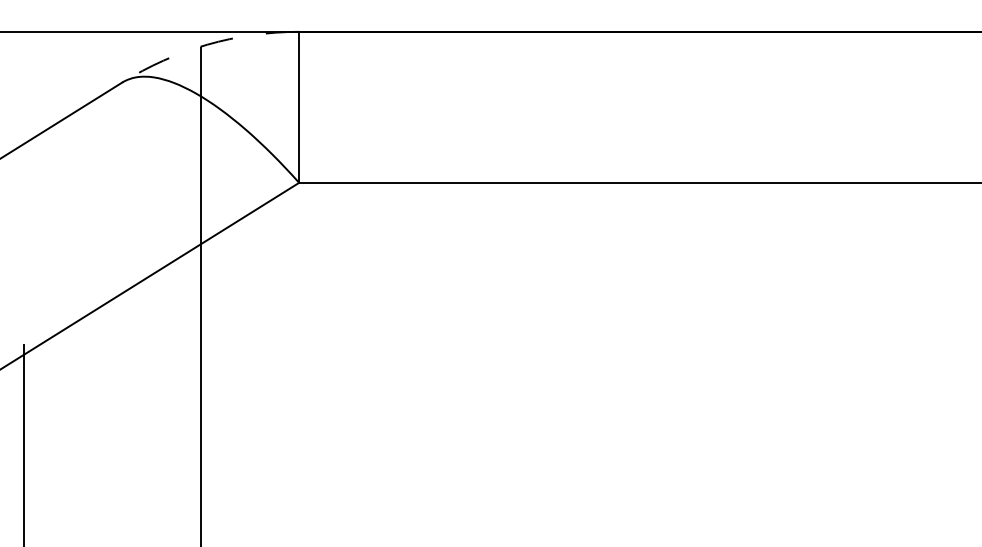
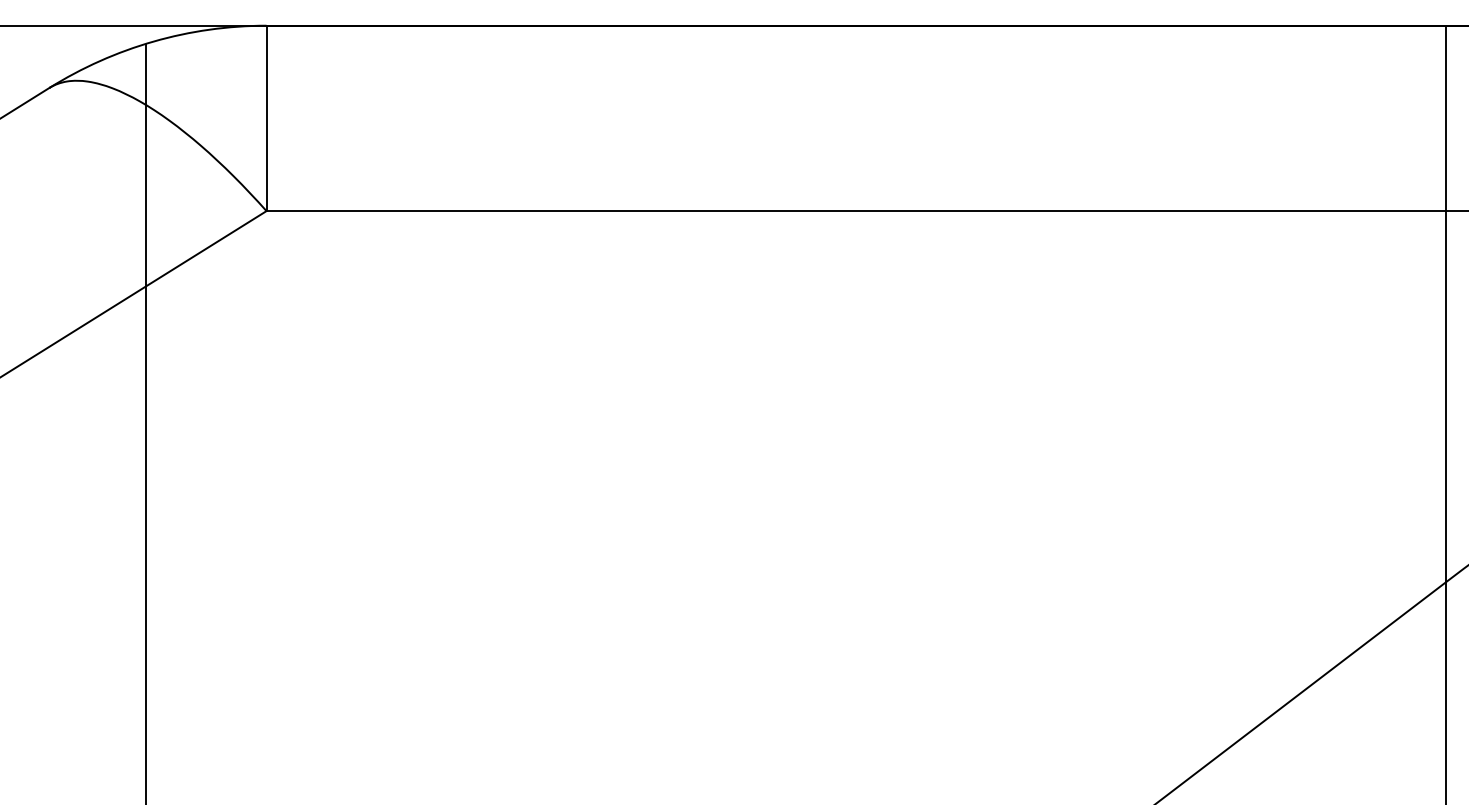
arc: (207, 44) -> (153, 41), dashed -> solid

